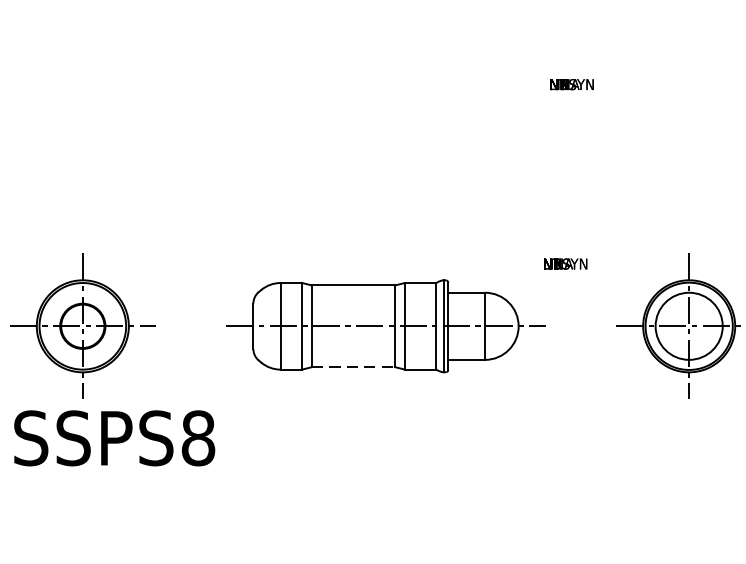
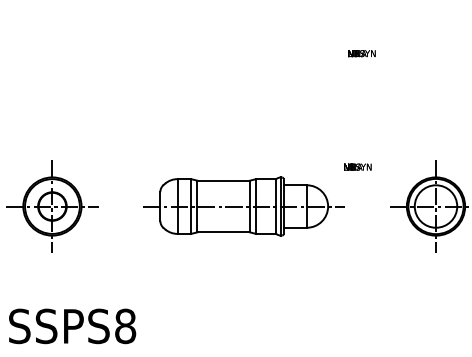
line: (354, 367) -> (224, 232), dashed -> solid
text: (114, 438) -> (72, 326), moved

